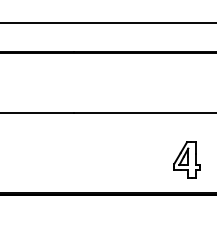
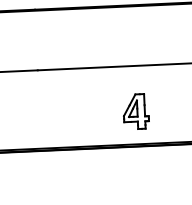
part: (186, 159) -> (135, 111), moved

